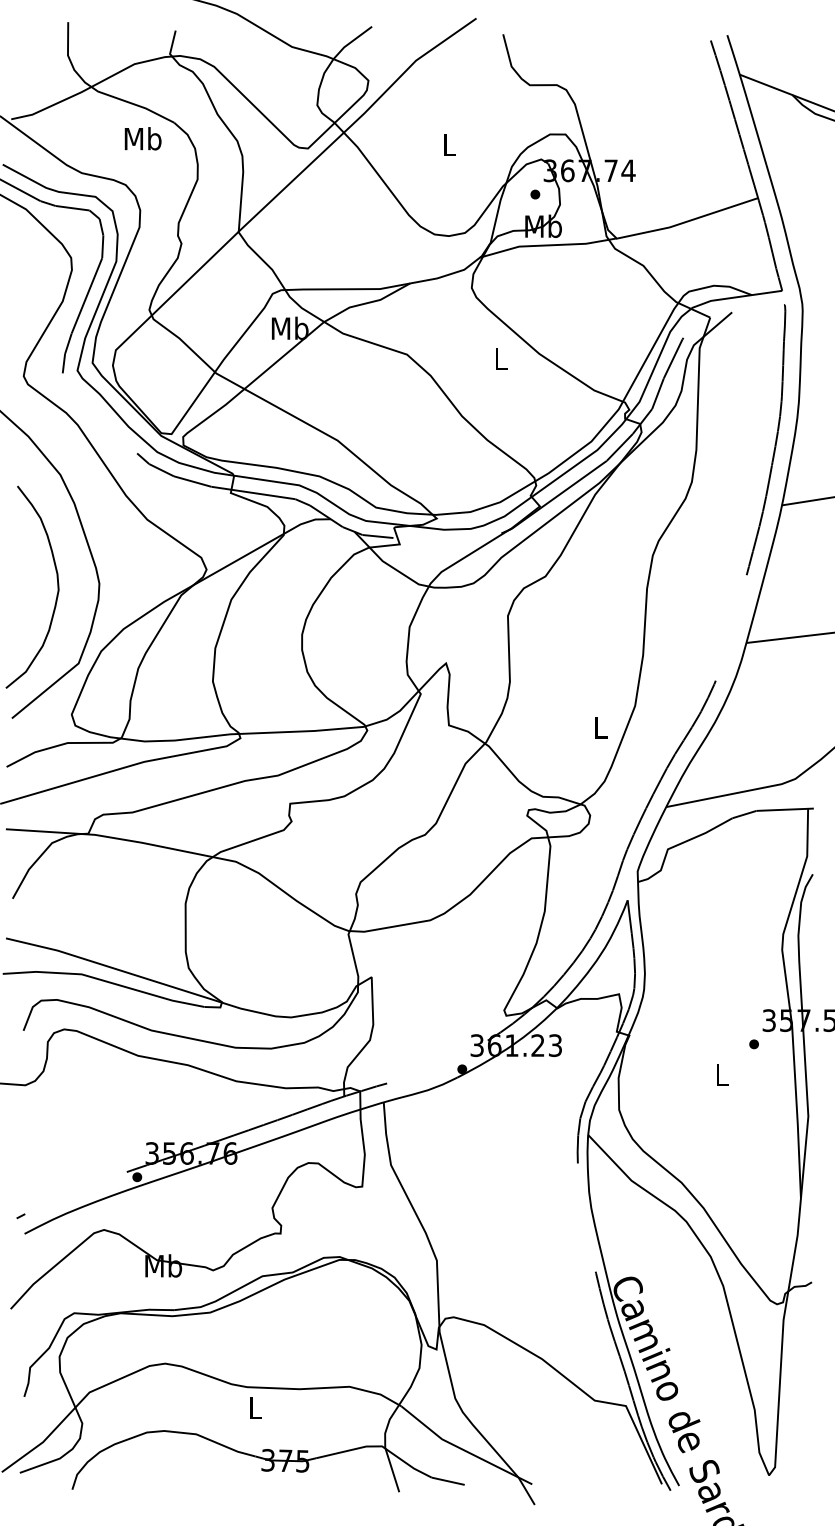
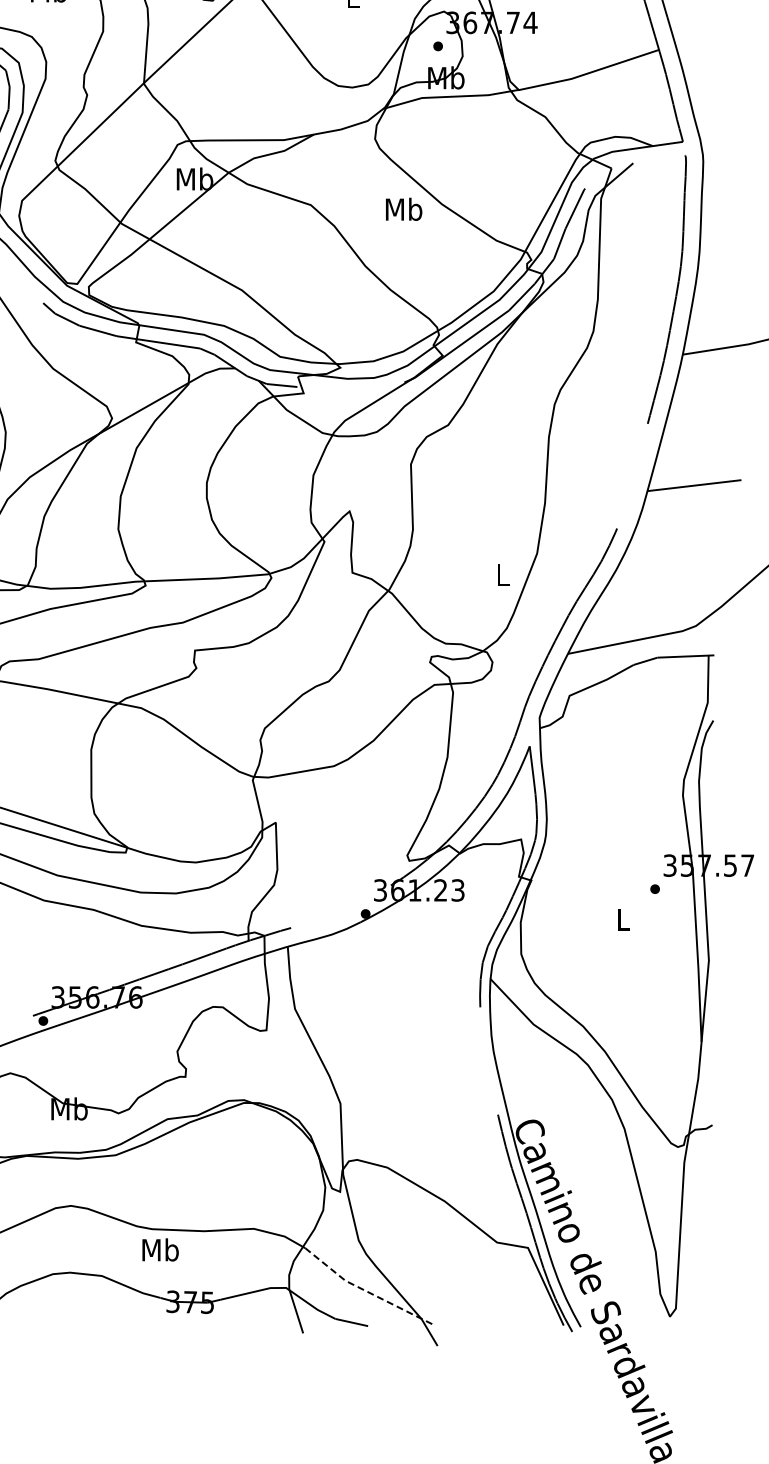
text: (500, 358) -> (403, 208), L -> Mb
text: (255, 1407) -> (160, 1249), L -> Mb
line: (463, 1449) -> (366, 1291), solid -> dashed

